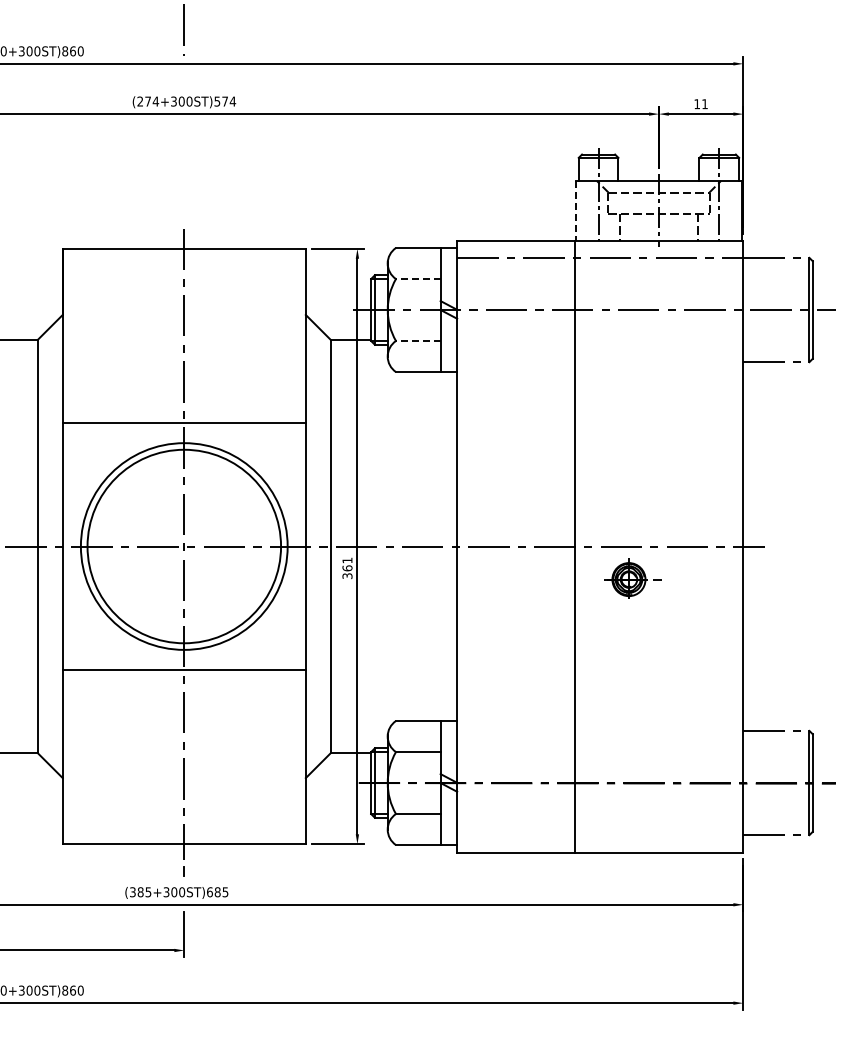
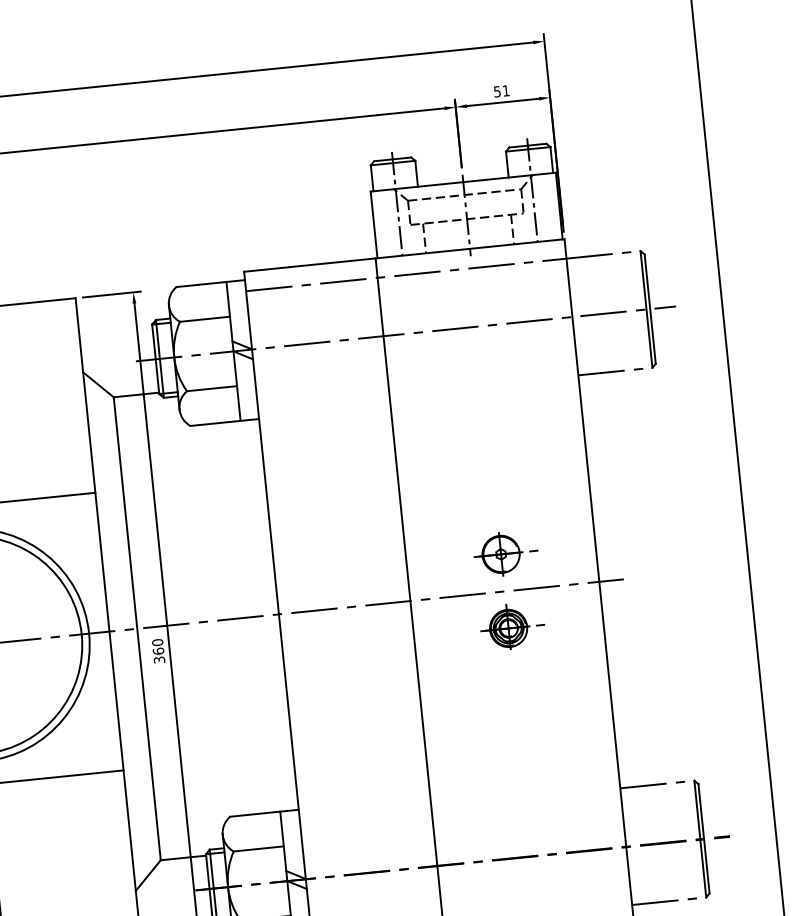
text: (696, 104) -> (496, 92), 11 -> 51
line: (576, 210) -> (374, 224), dashed -> solid
line: (417, 279) -> (204, 319), dashed -> solid
line: (417, 341) -> (211, 389), dashed -> solid
part: (662, 513) -> (505, 554), added
text: (347, 560) -> (157, 642), 361 -> 360
part: (632, 578) -> (512, 626), moved

